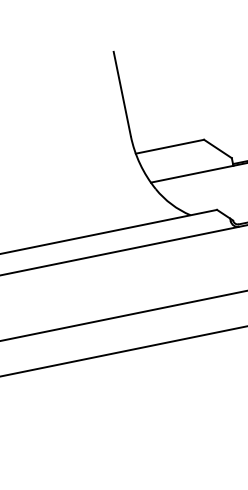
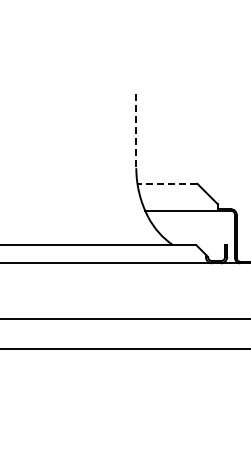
line: (122, 94) -> (136, 131), solid -> dashed
line: (169, 146) -> (167, 183), solid -> dashed

